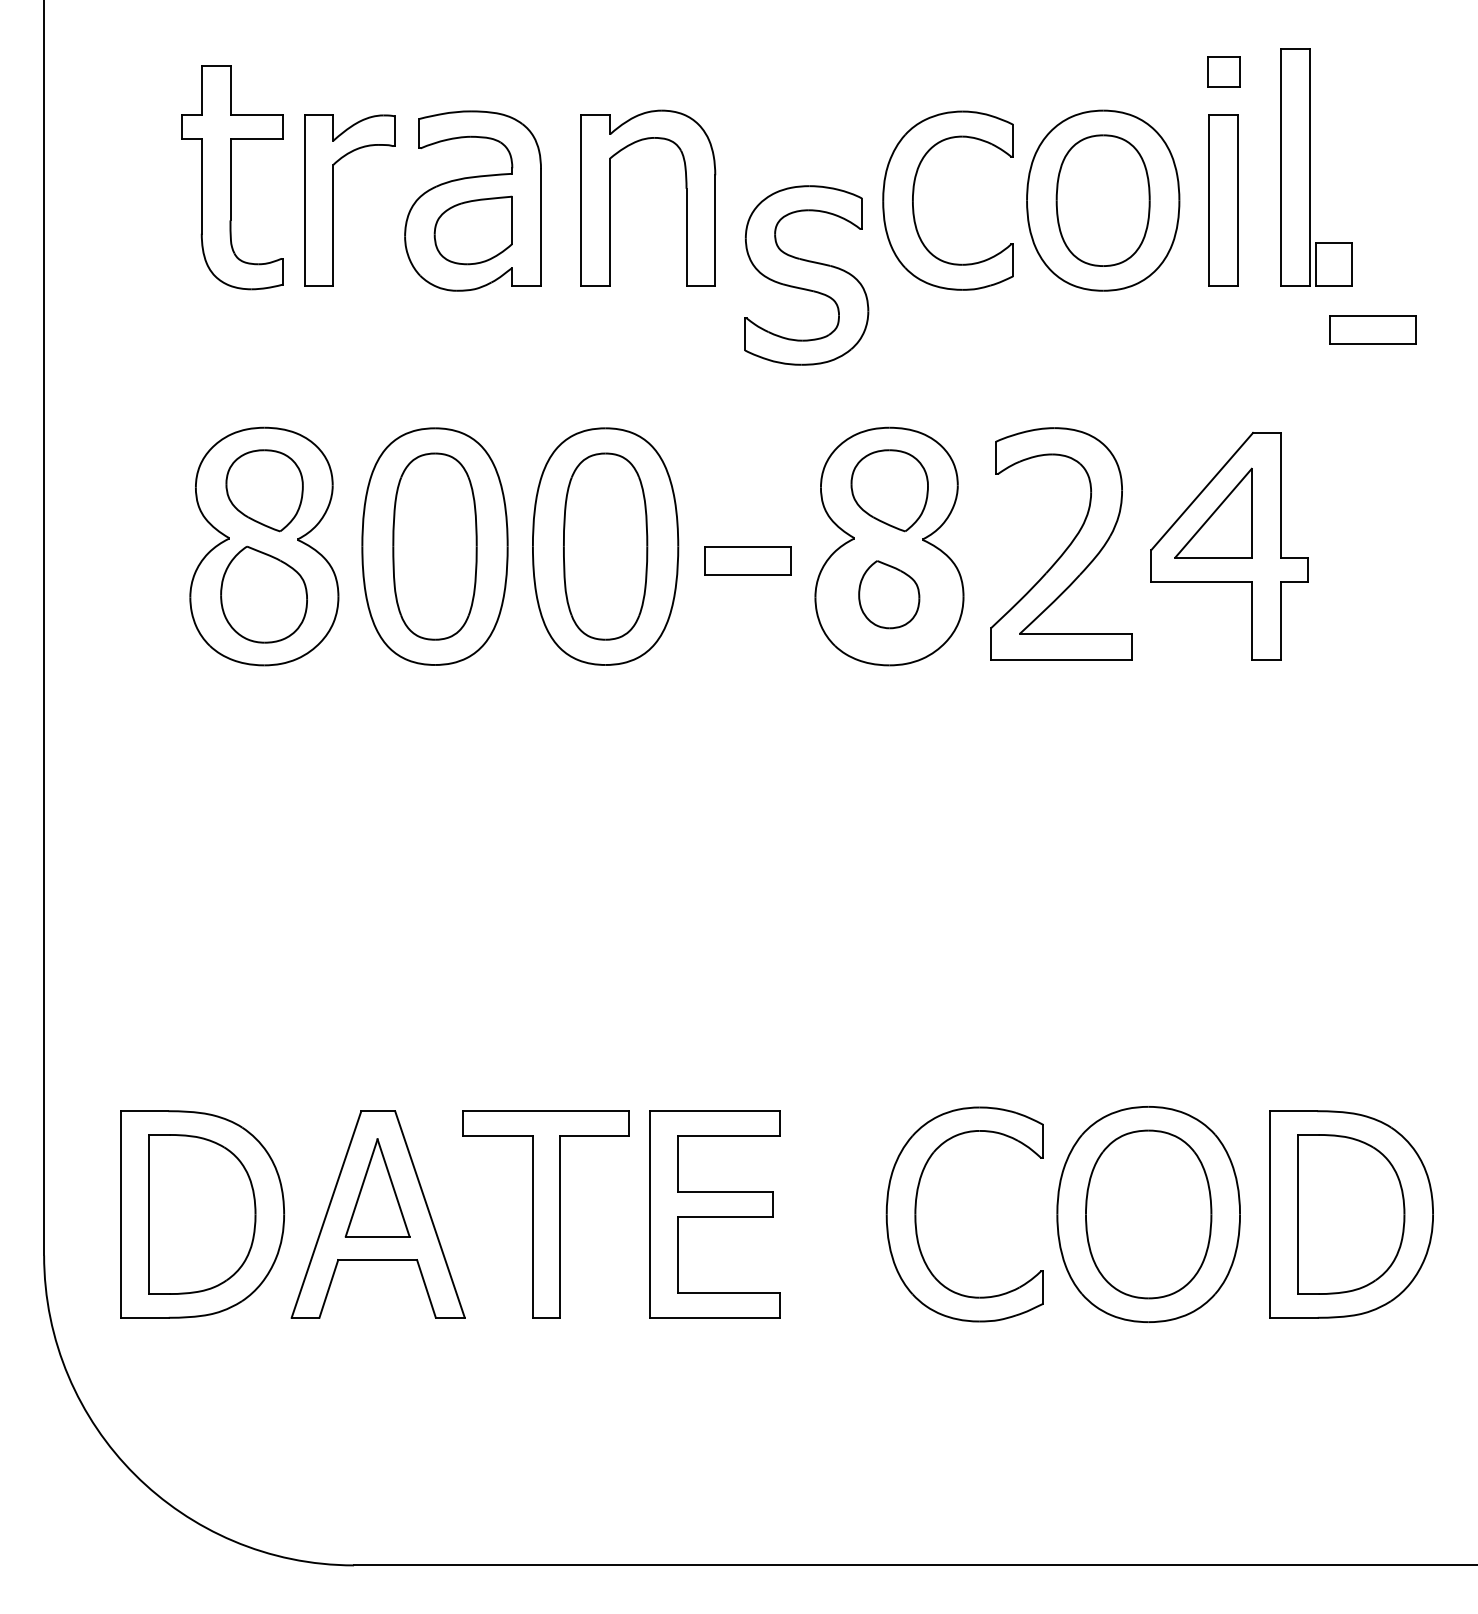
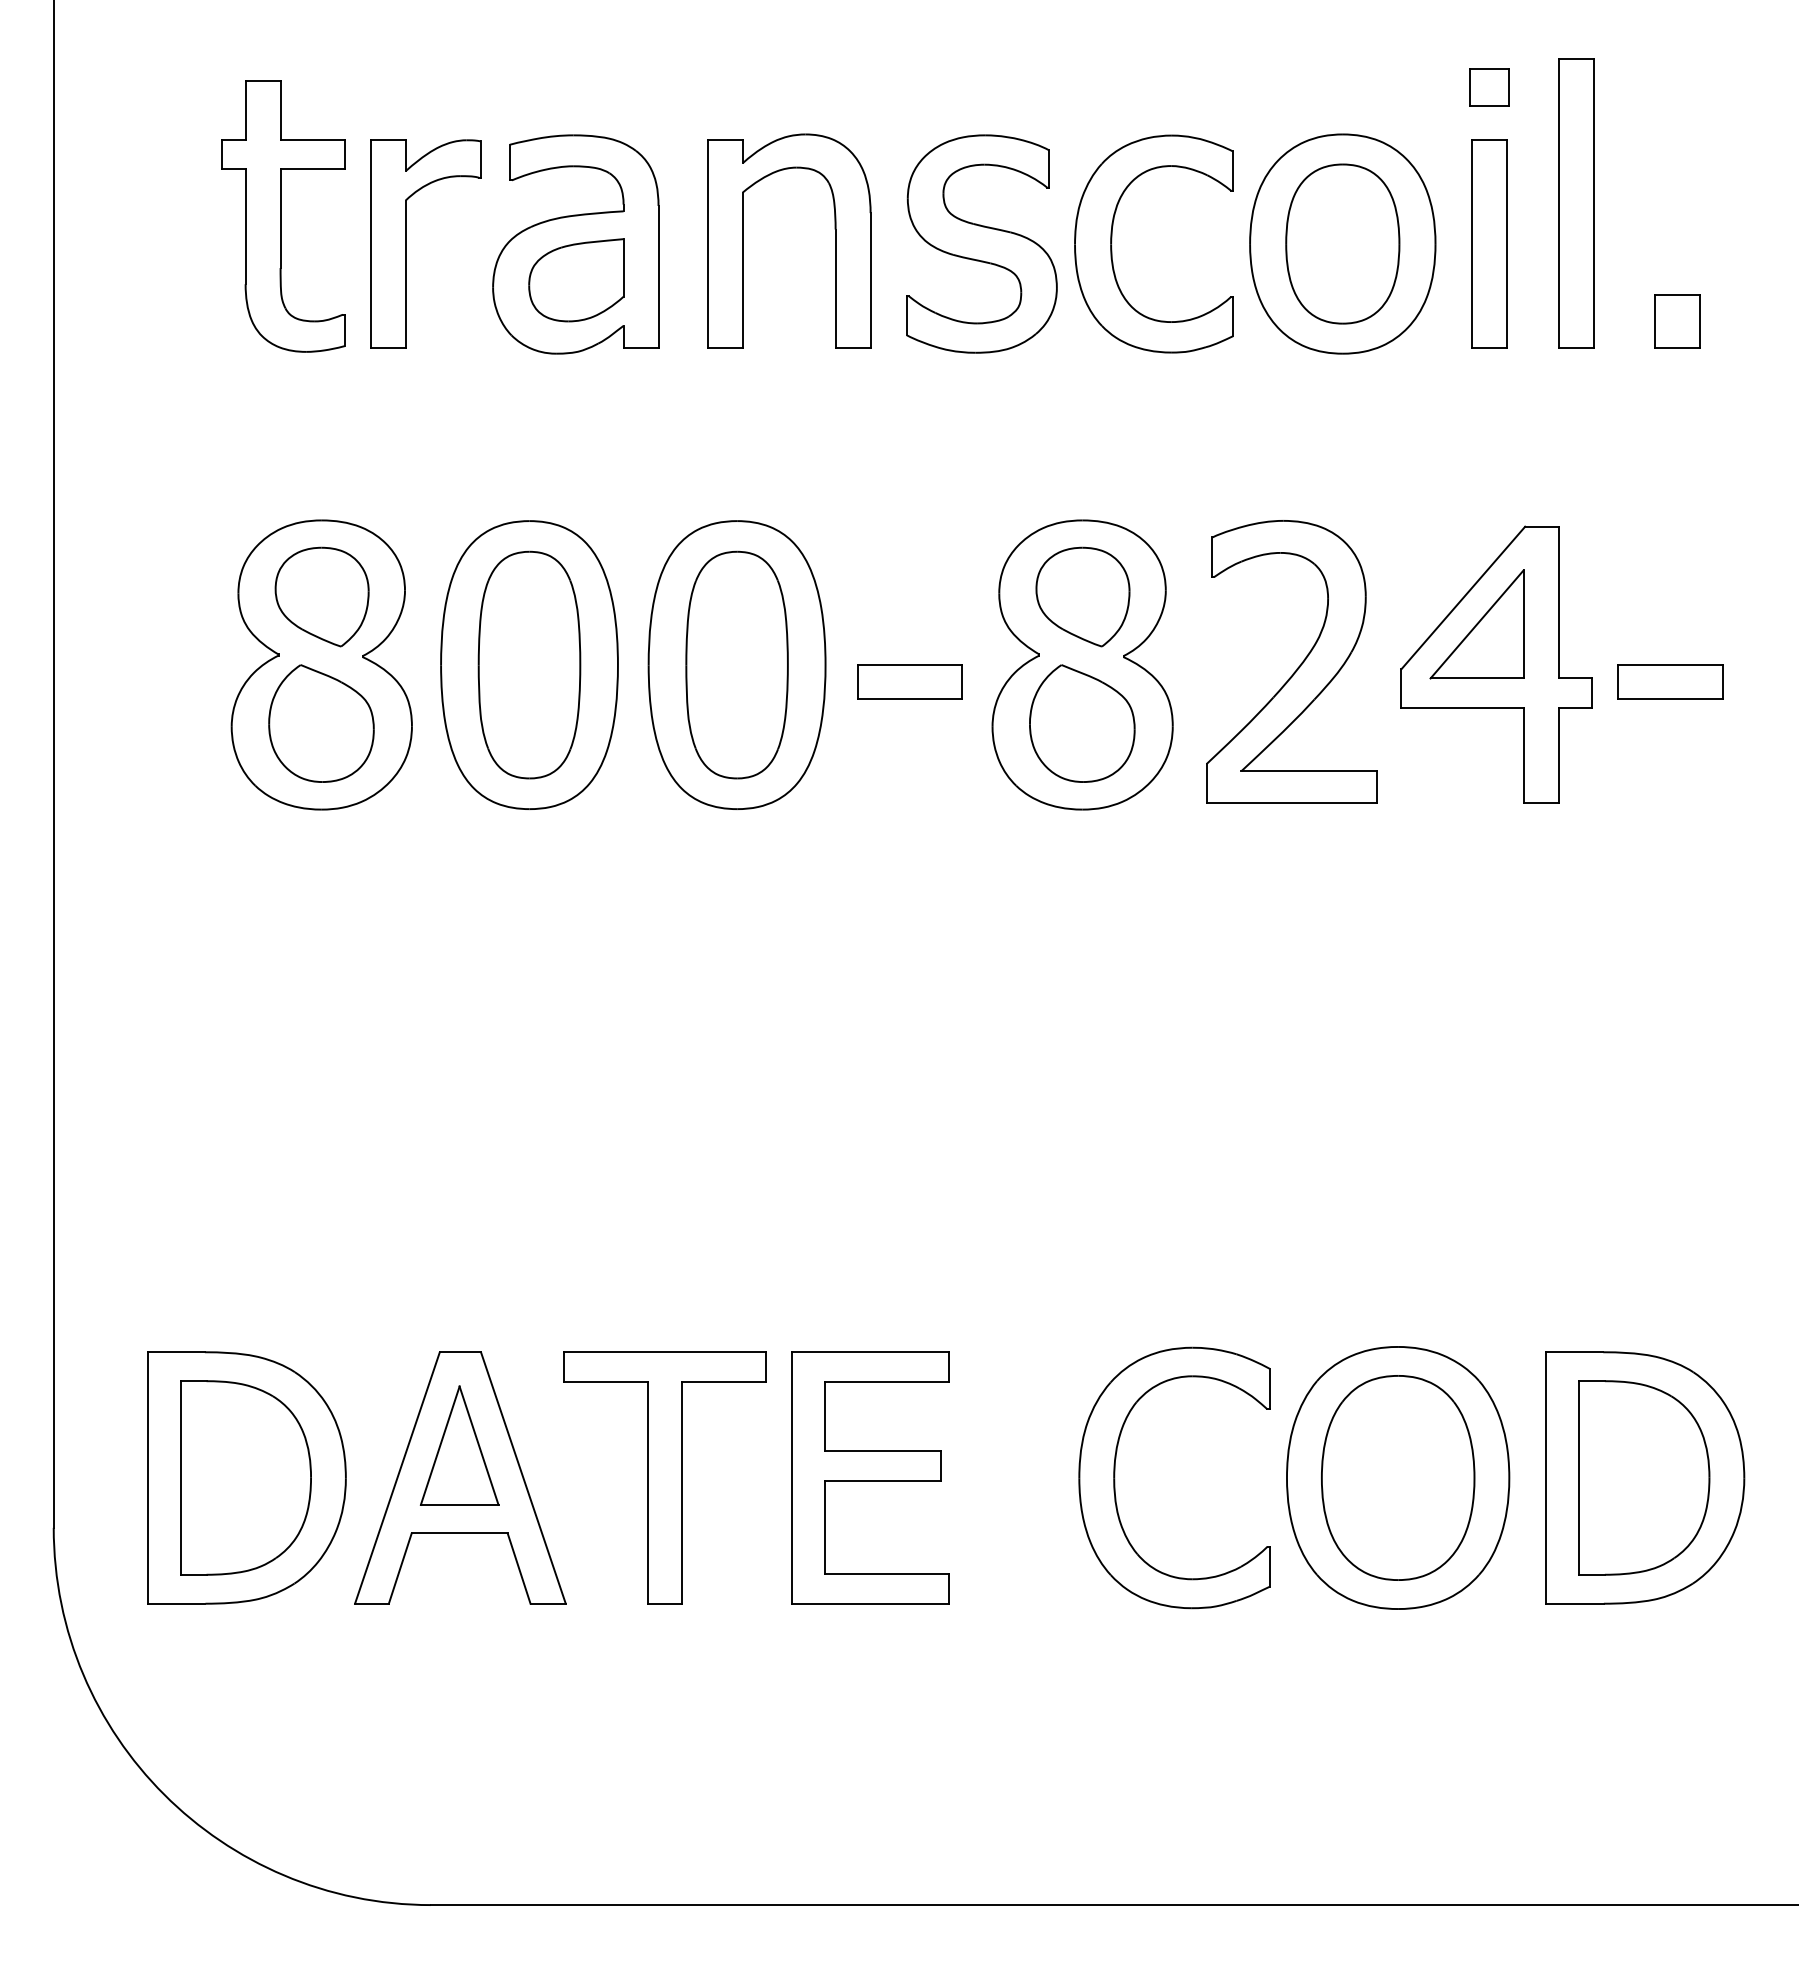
part: (1333, 264) -> (1677, 321), moved
part: (806, 275) -> (981, 243), moved
part: (1372, 329) -> (1670, 681), moved
part: (889, 594) -> (1082, 723), size x1.43

